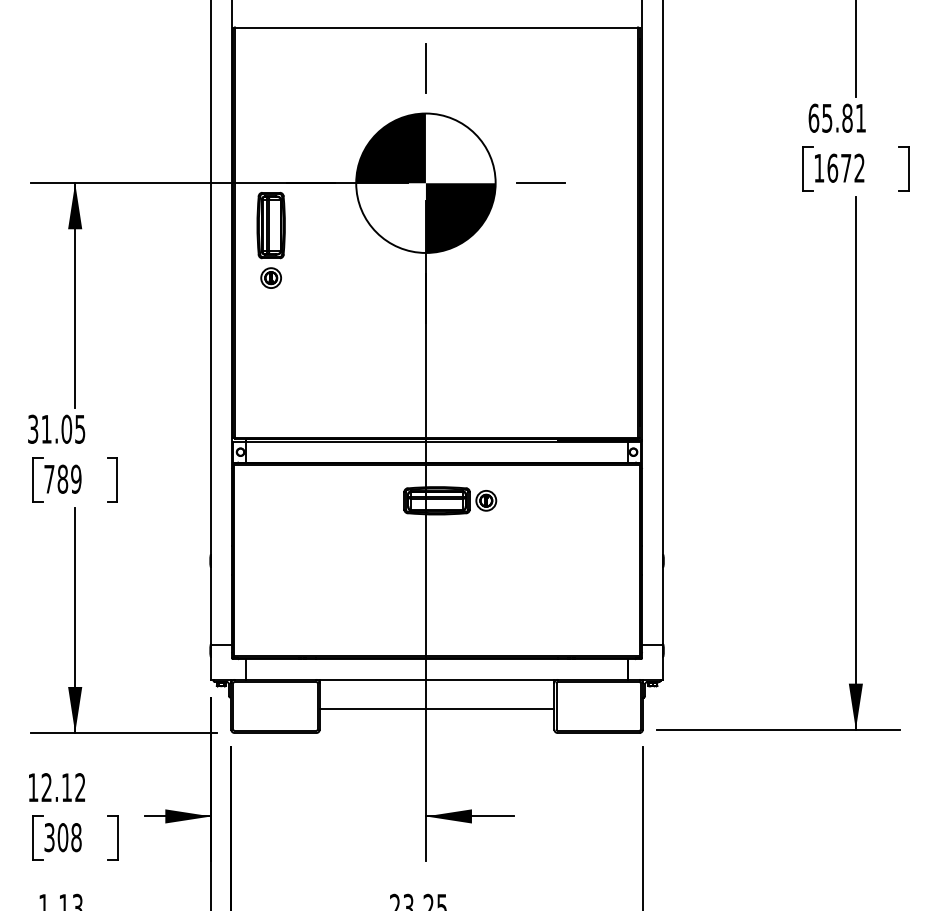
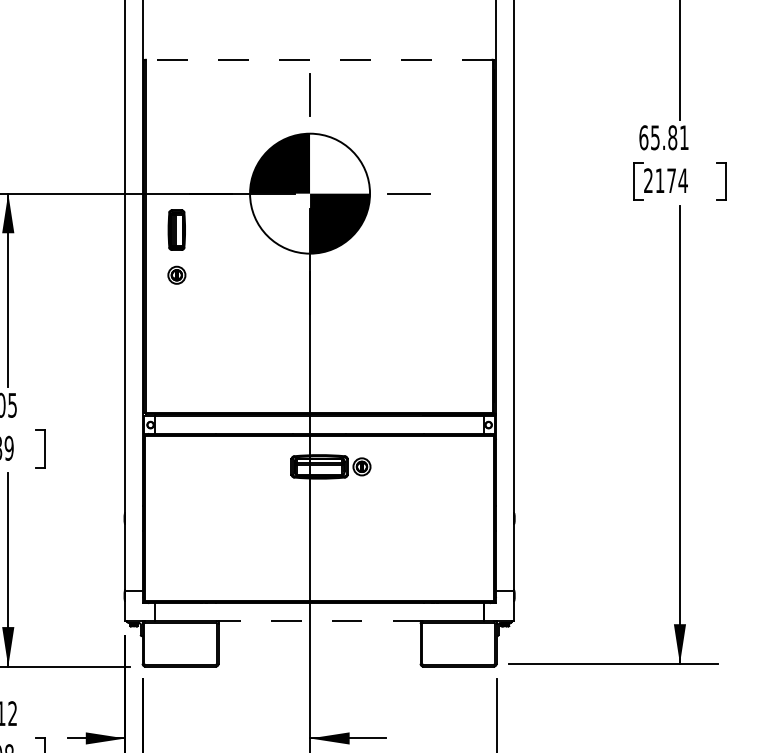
line: (436, 27) -> (319, 59), solid -> dashed
text: (839, 167) -> (665, 180), 1672 -> 2174
part: (270, 225) -> (176, 230), size x0.7
line: (437, 679) -> (319, 620), solid -> dashed
line: (436, 709) -> (319, 646), removed

